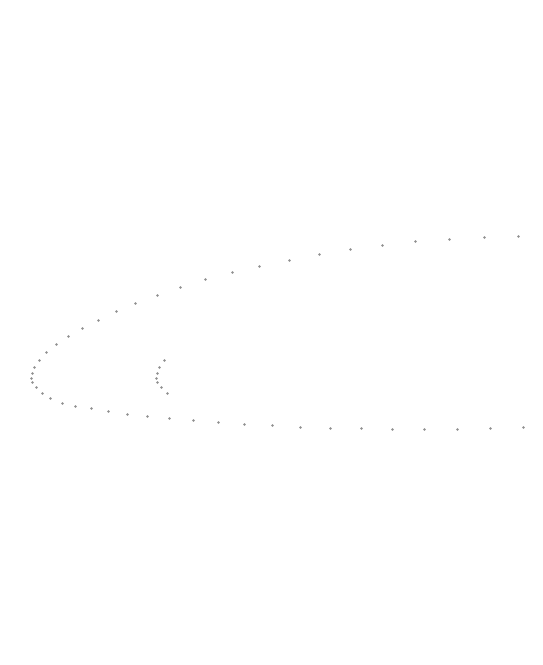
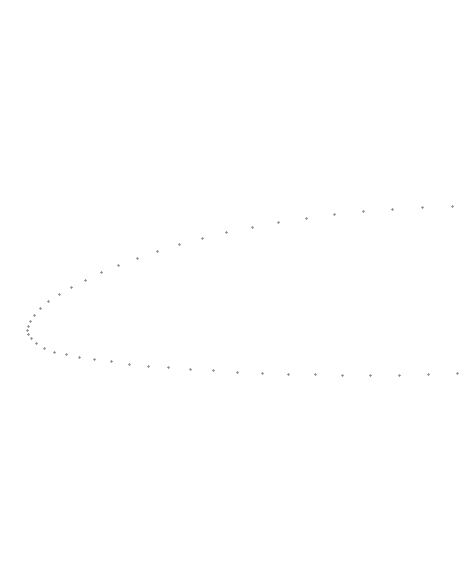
part: (161, 376) -> (140, 328), removed

